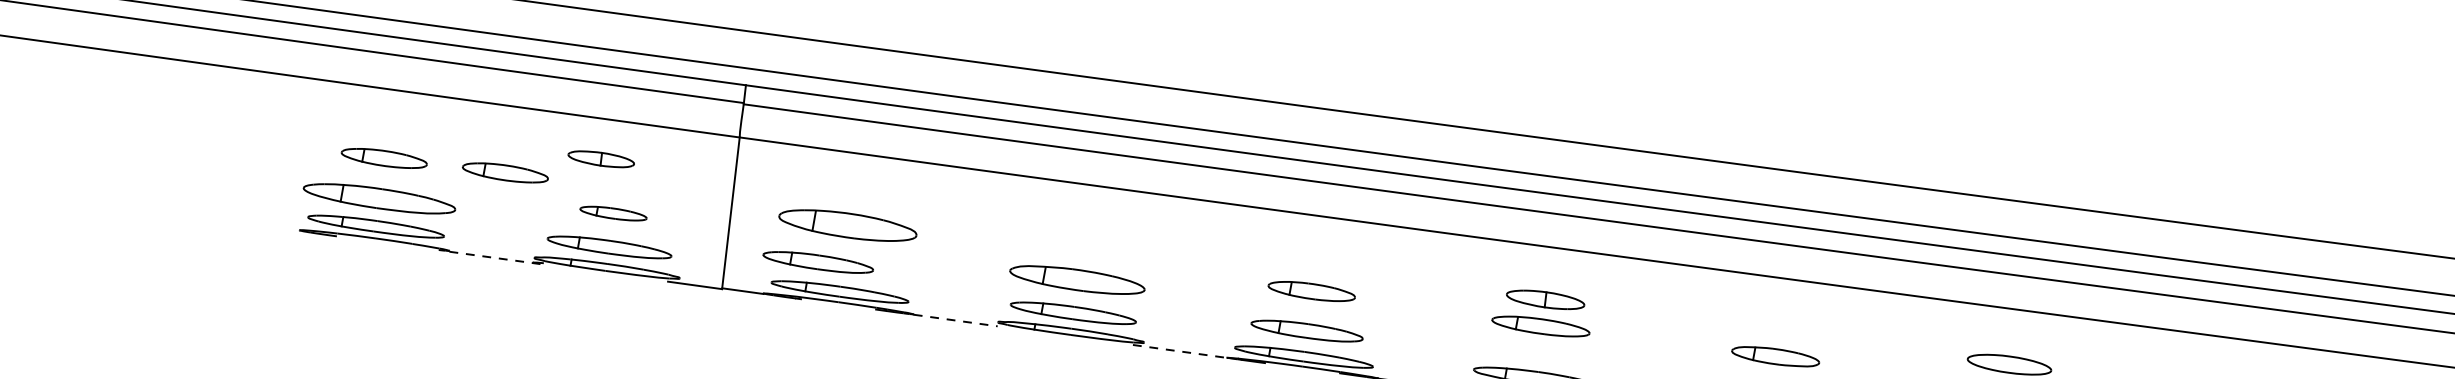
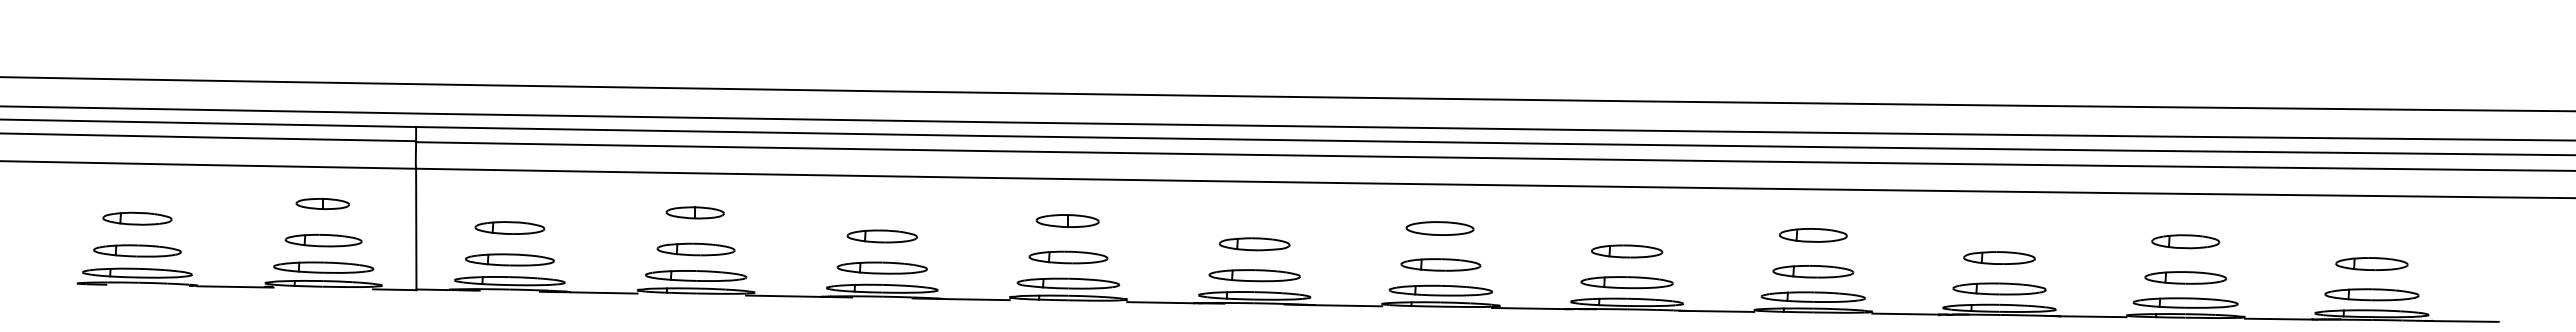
part: (600, 158) -> (322, 203), moved
part: (505, 172) -> (234, 218), removed
part: (379, 198) -> (137, 250), size x0.71
part: (613, 213) -> (323, 240), size x1.43
part: (847, 224) -> (509, 227), size x0.62
part: (1080, 233) -> (694, 212), added
line: (496, 257) -> (235, 286), dashed -> solid
part: (817, 261) -> (509, 259), moved
part: (1076, 279) -> (695, 249), size x0.71
line: (955, 319) -> (603, 292), dashed -> solid
part: (1540, 326) -> (1068, 257), moved
line: (1179, 351) -> (783, 296), dashed -> solid

